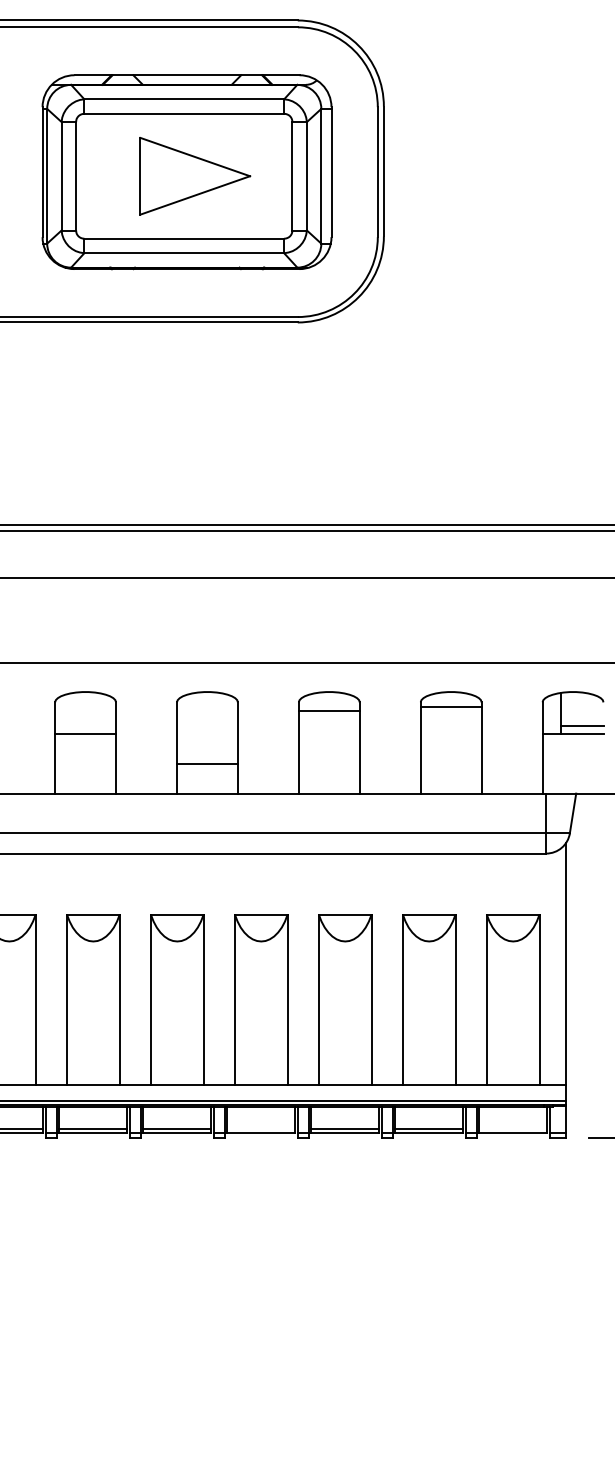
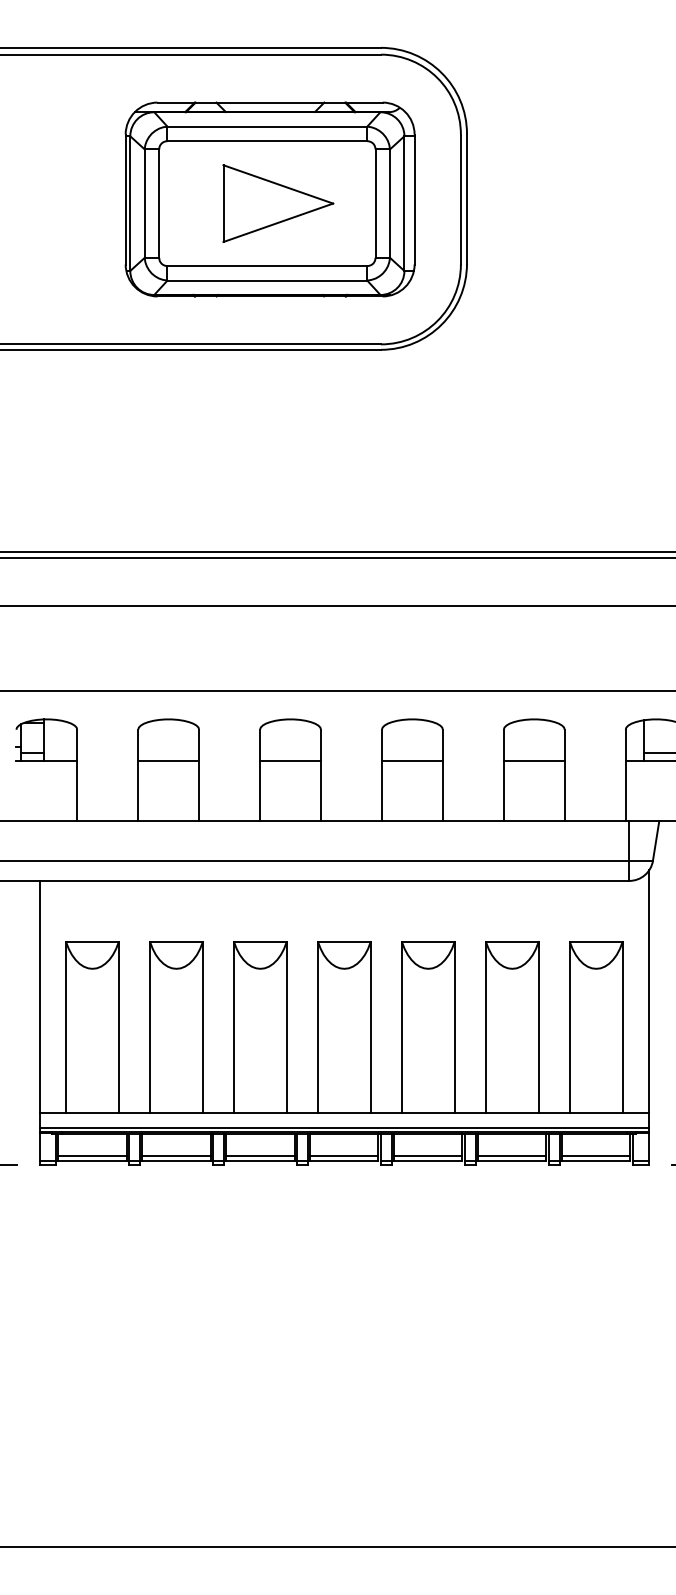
line: (450, 707) -> (533, 761), moved
line: (328, 711) -> (411, 761), moved
line: (207, 764) -> (290, 761), moved
line: (261, 1128) -> (344, 1155), added
line: (513, 1128) -> (596, 1155), added

